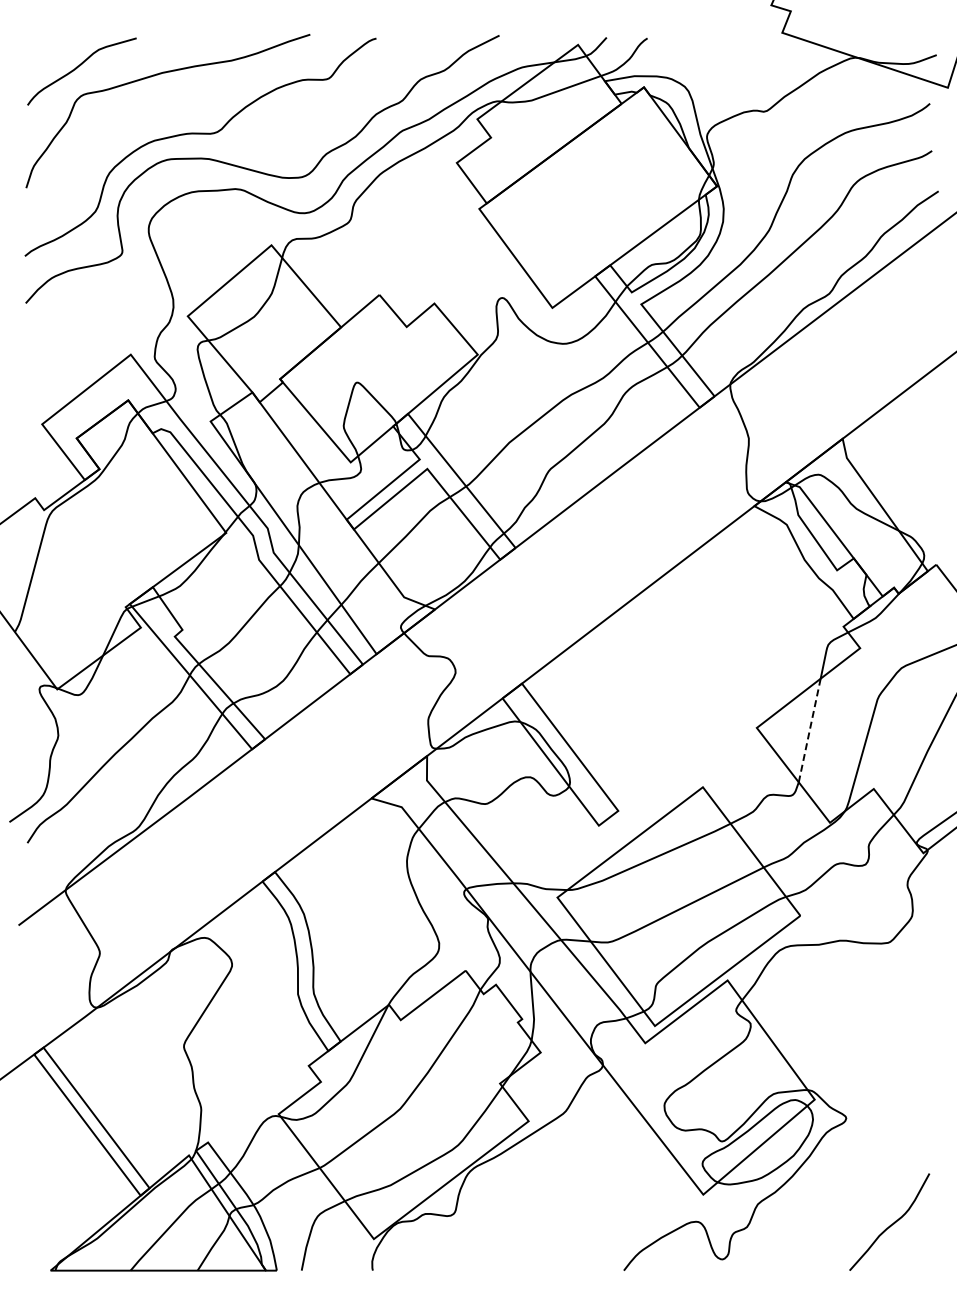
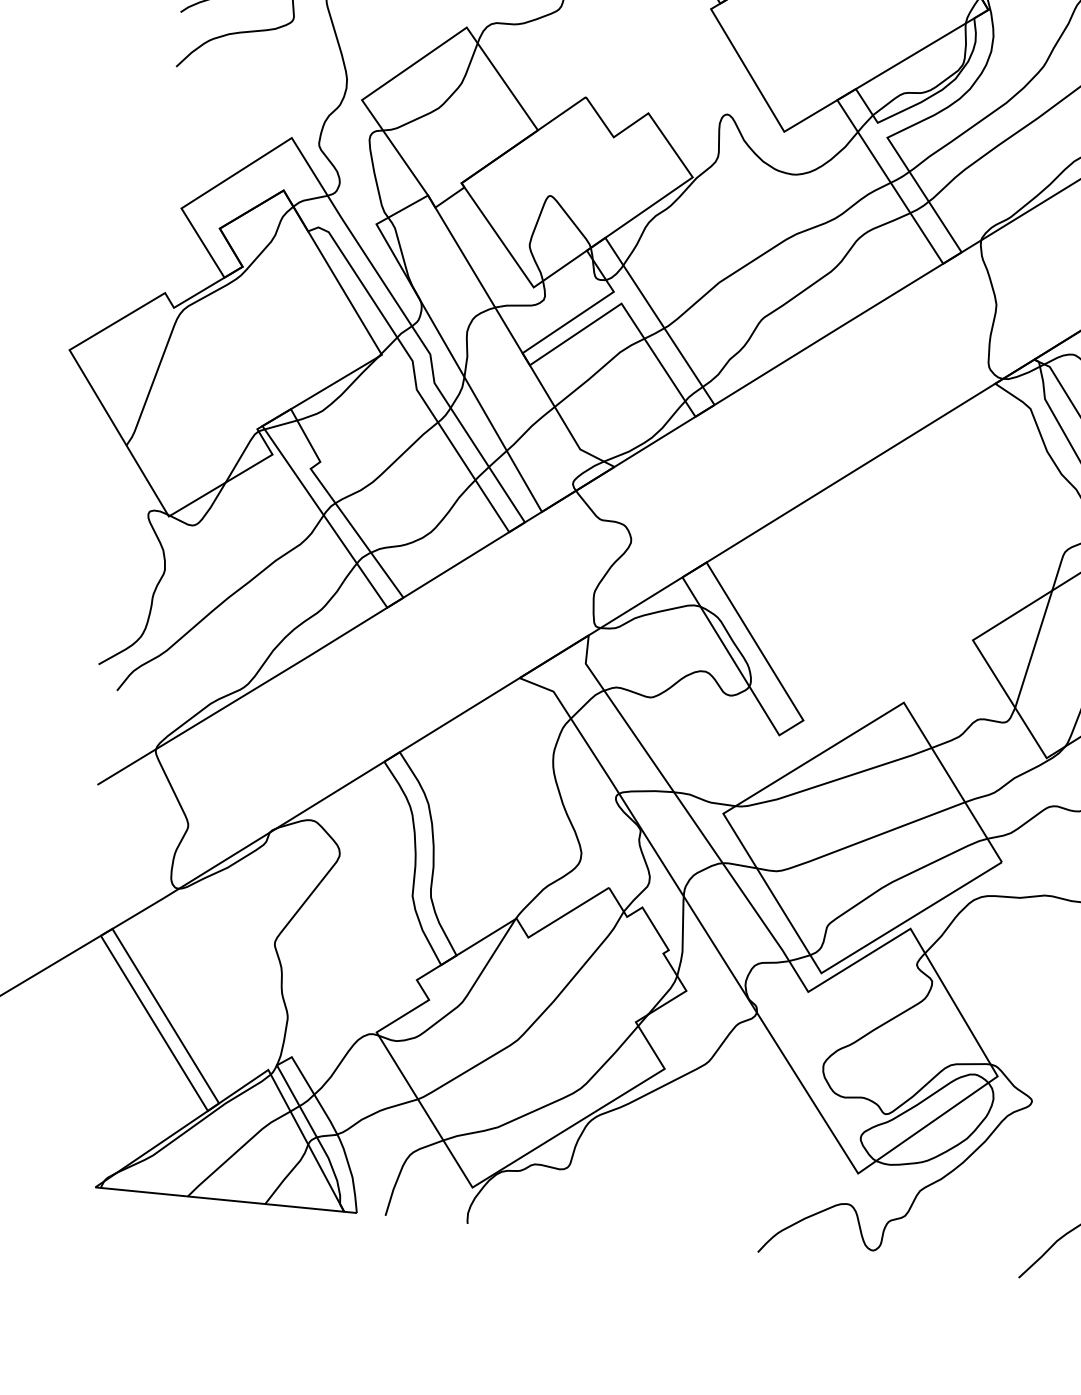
line: (809, 730) -> (1033, 649), dashed -> solid

